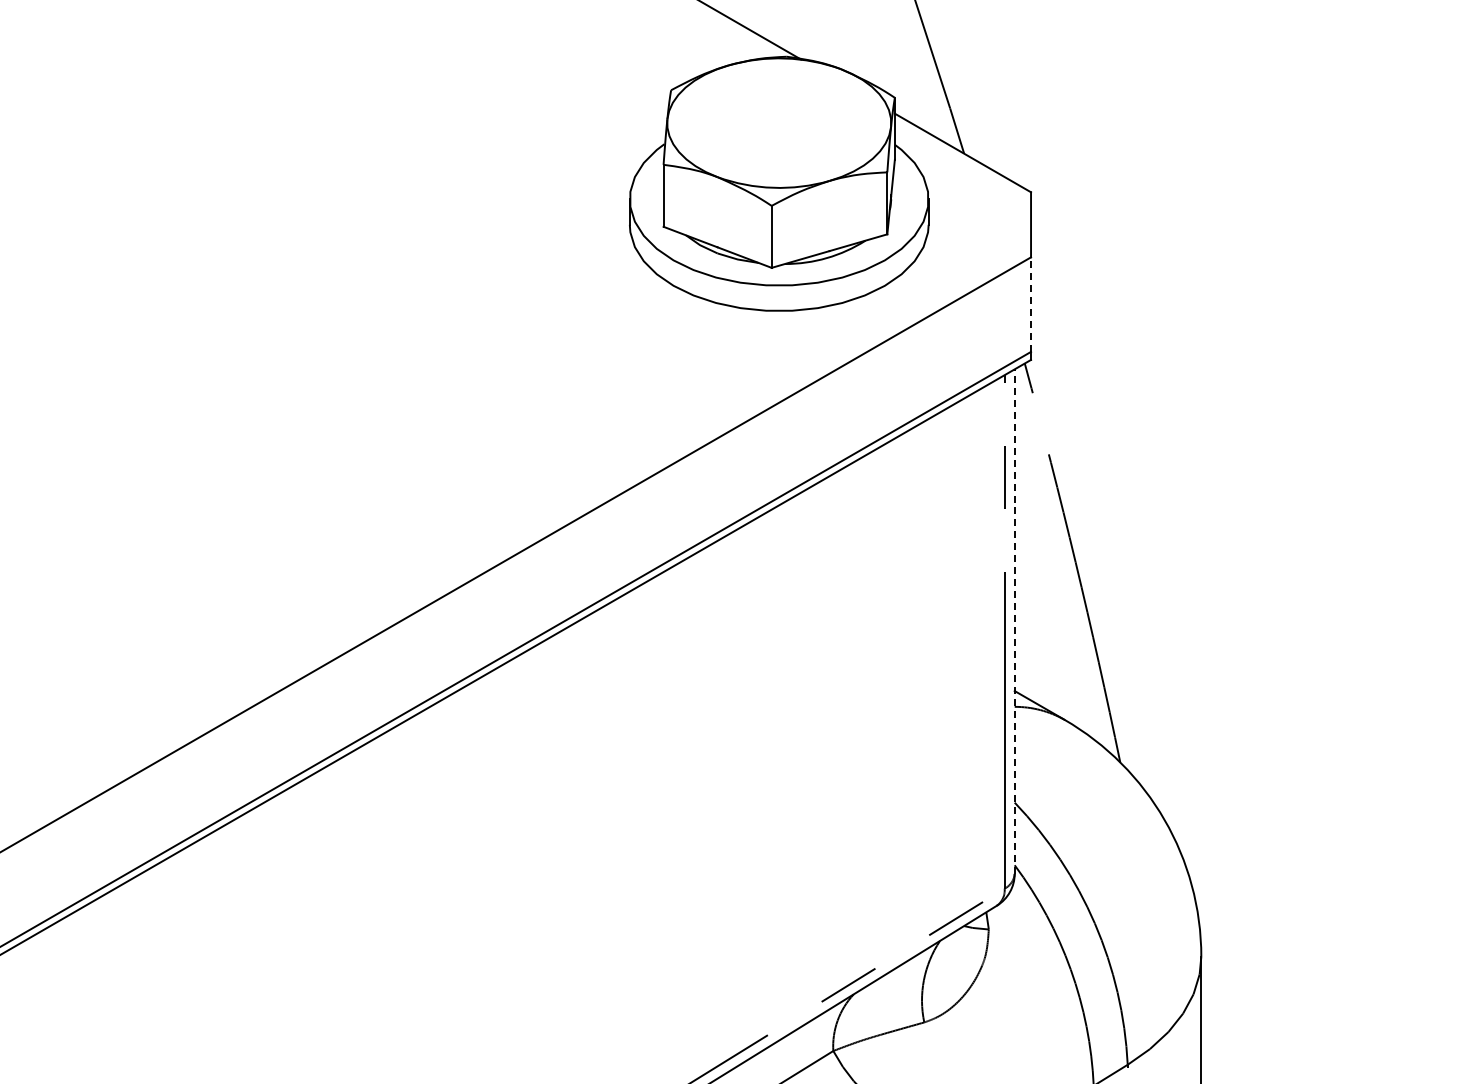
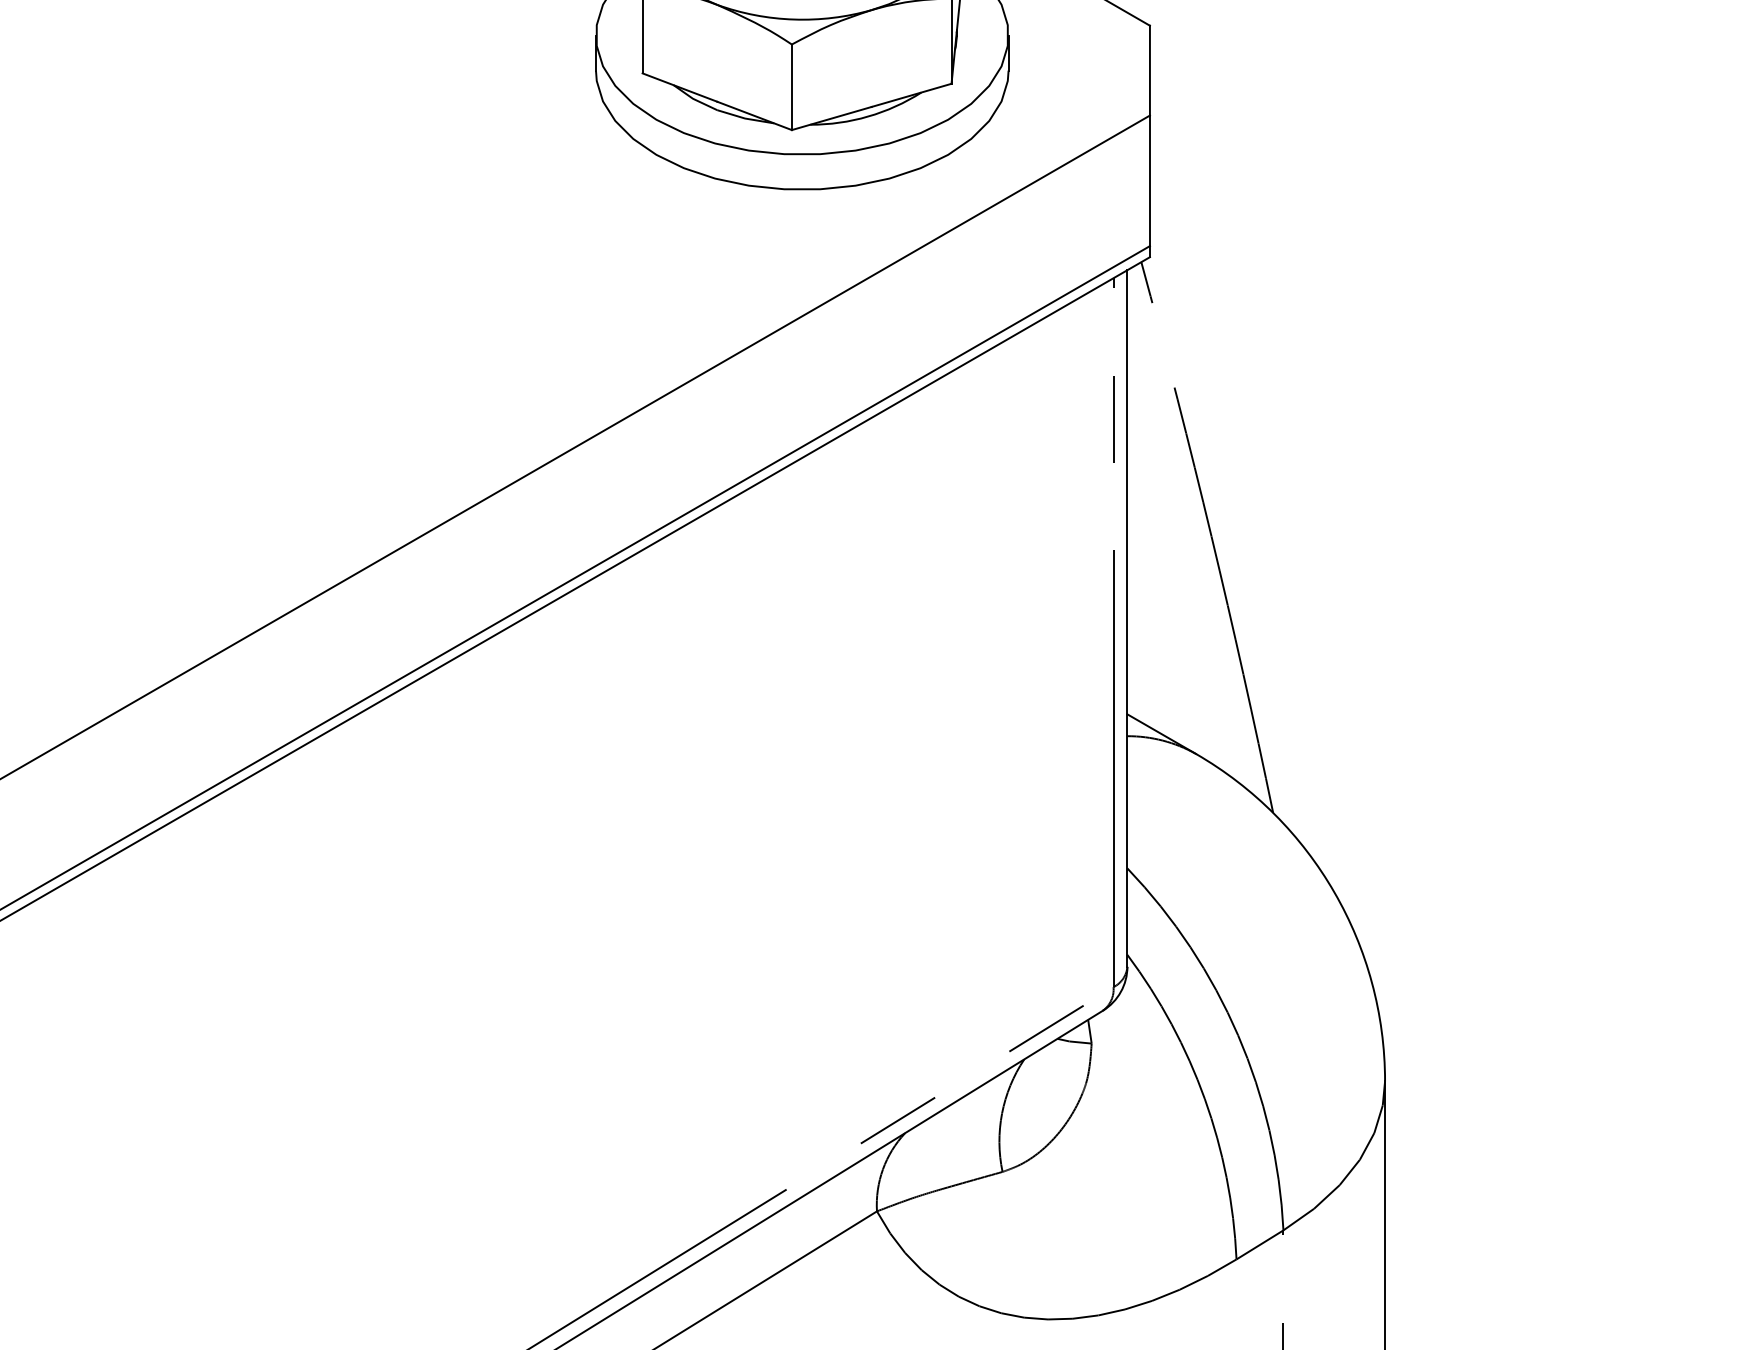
line: (1031, 304) -> (1150, 180), dashed -> solid
line: (1014, 621) -> (1127, 618), dashed -> solid

